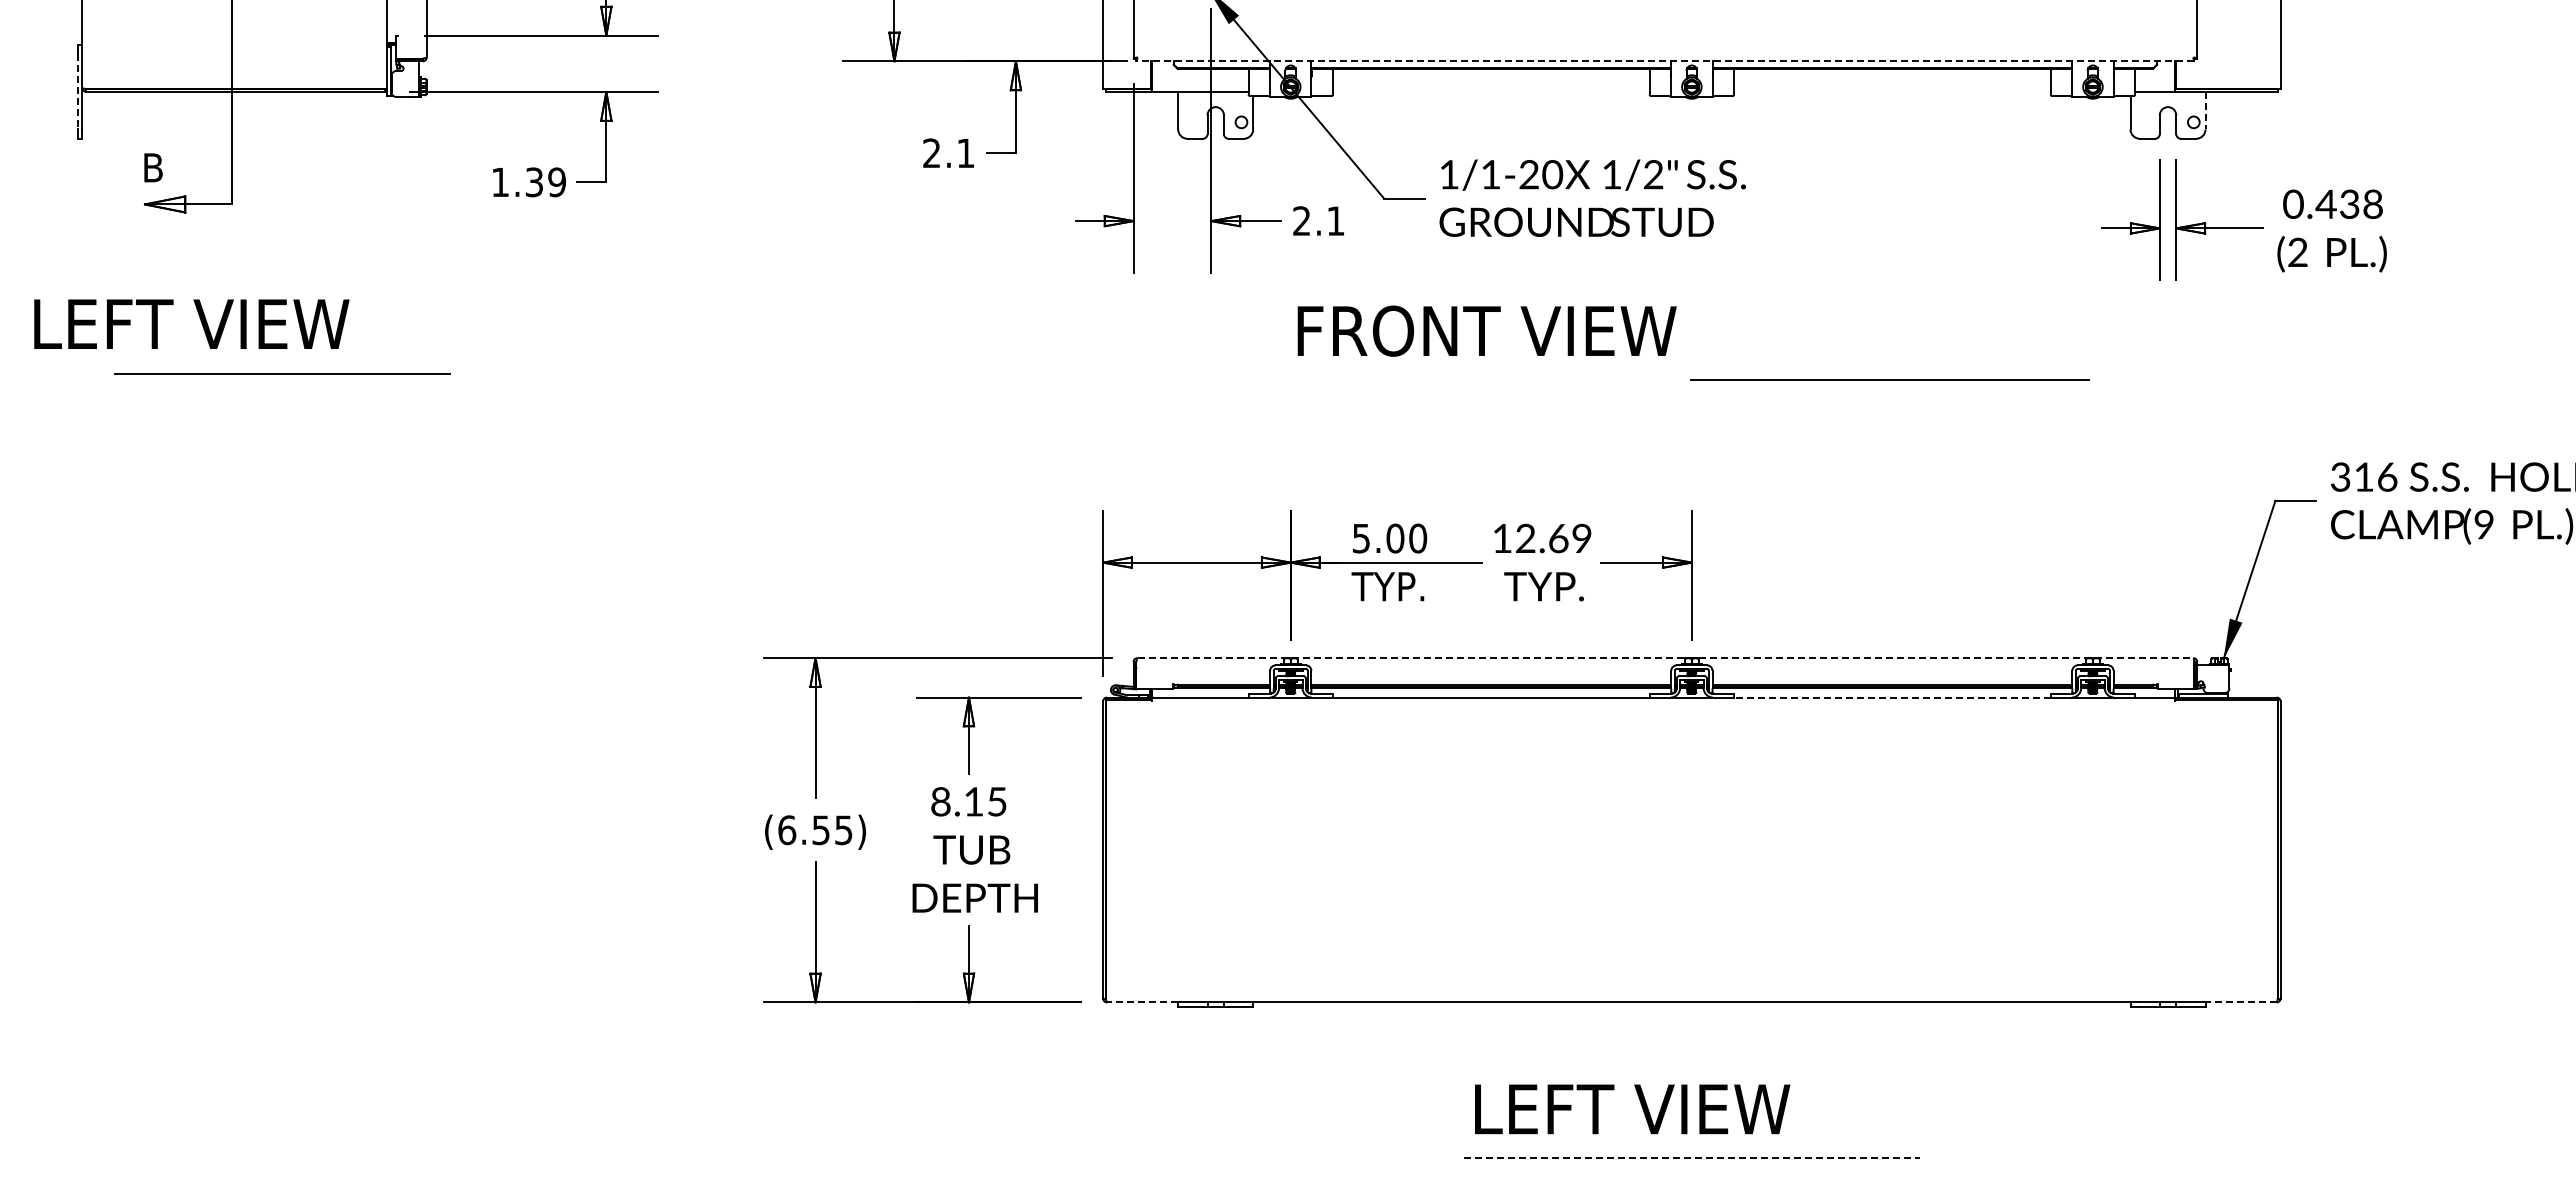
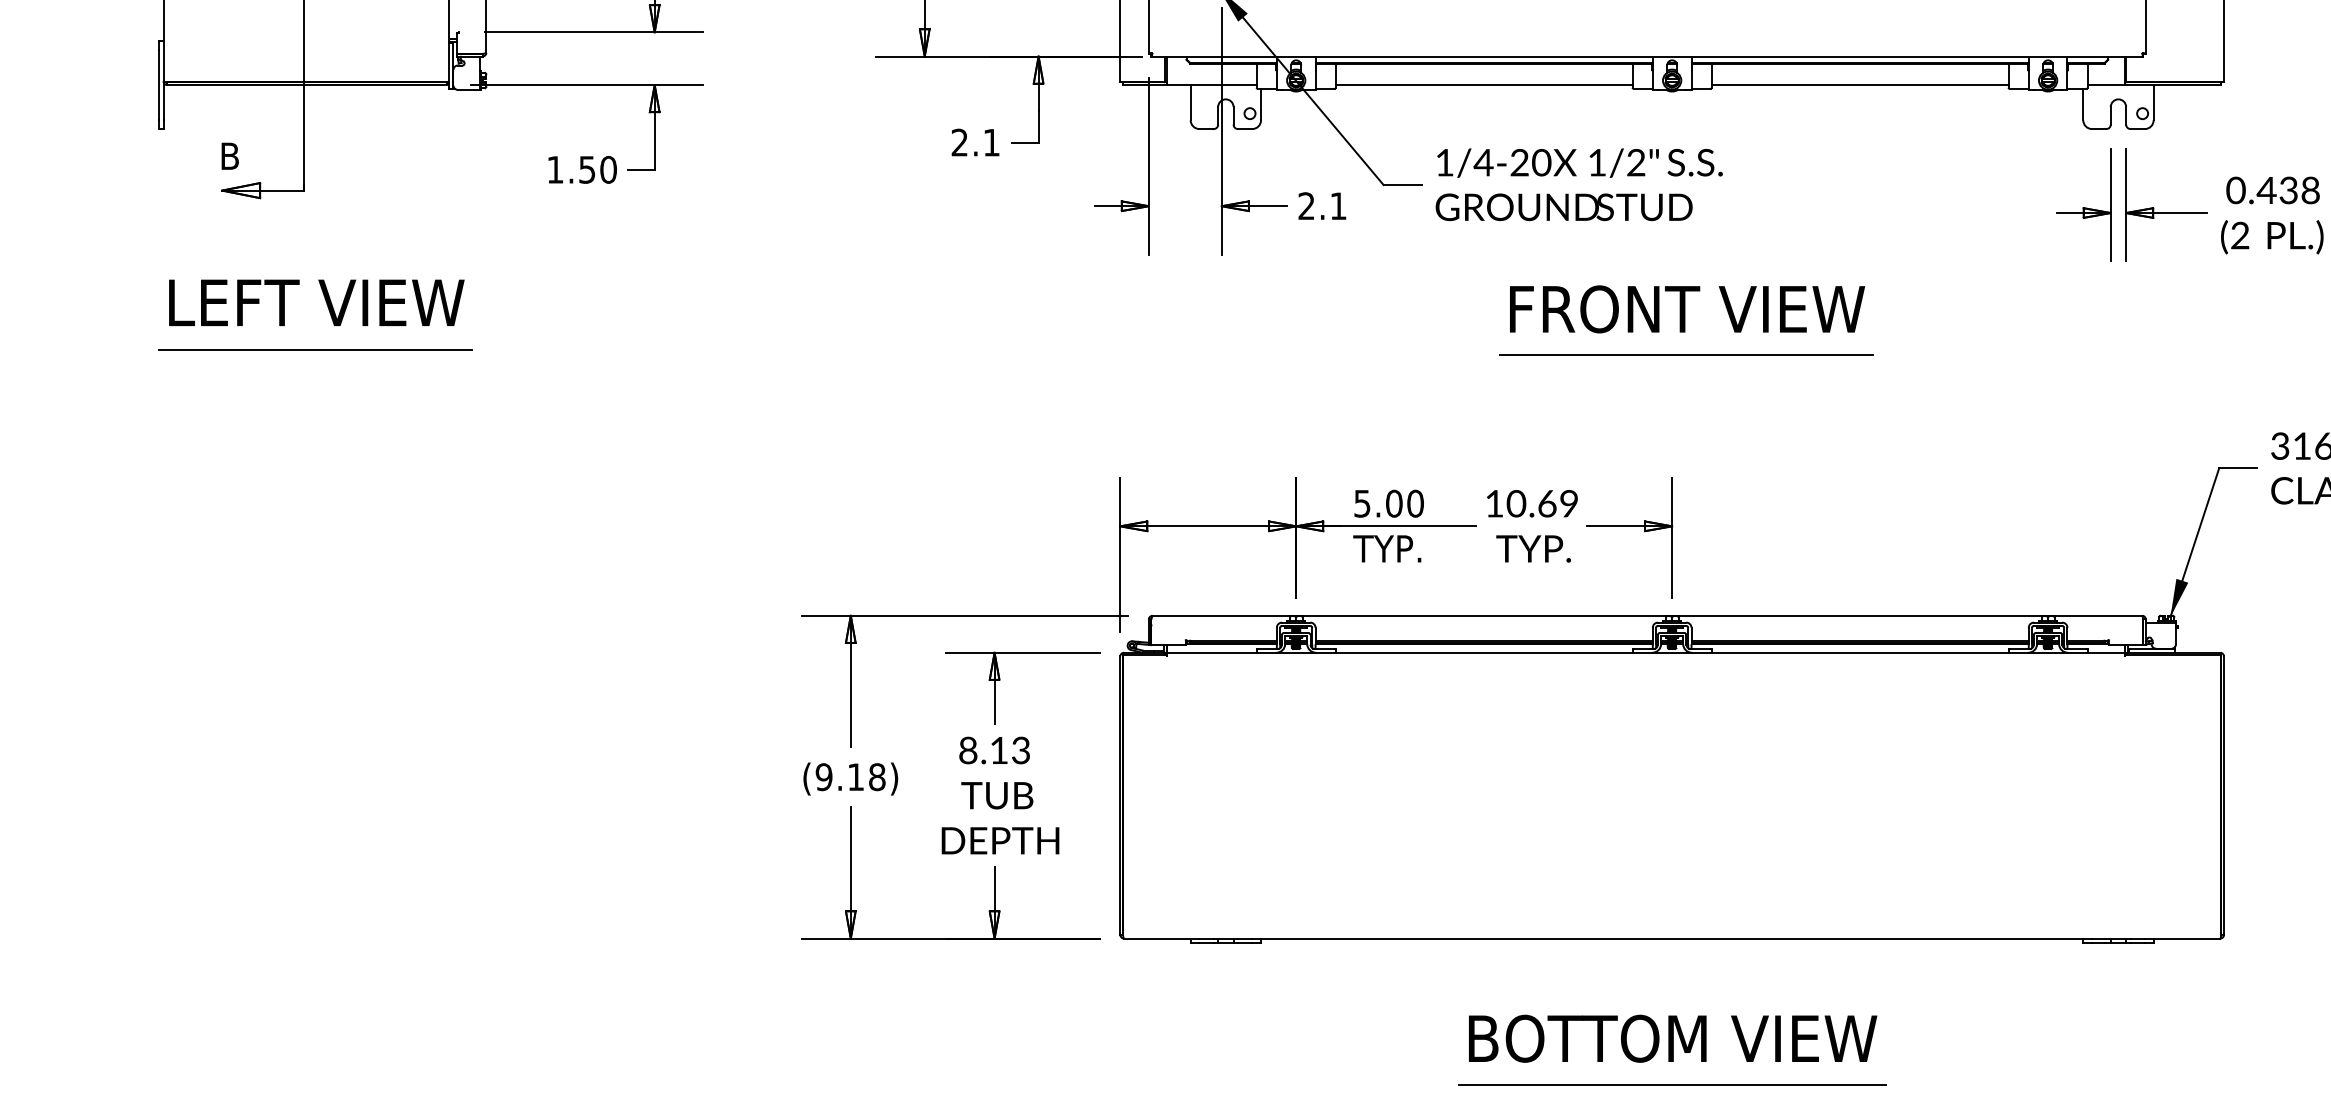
line: (1664, 61) -> (1646, 56), dashed -> solid
line: (77, 91) -> (159, 84), dashed -> solid
line: (1490, 91) -> (1483, 84), added
line: (1892, 91) -> (1860, 84), added
line: (2205, 110) -> (2153, 102), dashed -> solid
text: (1490, 174) -> (1483, 162), 1/1-20 -> 1/4-20
text: (546, 182) -> (598, 170), 1.39 -> 1.50
text: (191, 323) -> (316, 302), moved
text: (1486, 330) -> (1686, 308), moved
line: (282, 373) -> (315, 349), moved
line: (1889, 379) -> (1685, 354), moved
text: (1525, 538) -> (1516, 503), 12.69 -> 10.69
line: (1665, 658) -> (1647, 616), dashed -> solid
line: (1891, 697) -> (1859, 652), dashed -> solid
text: (996, 801) -> (1020, 750), 8.15 -> 8.13
text: (815, 830) -> (850, 777), (6.55) -> (9.18)
line: (1142, 1002) -> (1157, 938), dashed -> solid
line: (2241, 1002) -> (2187, 938), dashed -> solid
text: (1695, 1108) -> (1675, 1037), LEFT VIEW -> BOTTOM VIEW
line: (1691, 1158) -> (1671, 1084), dashed -> solid

